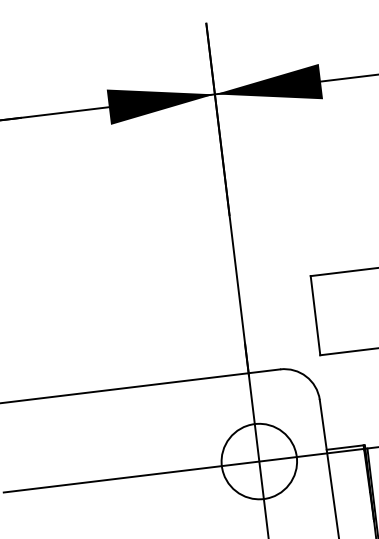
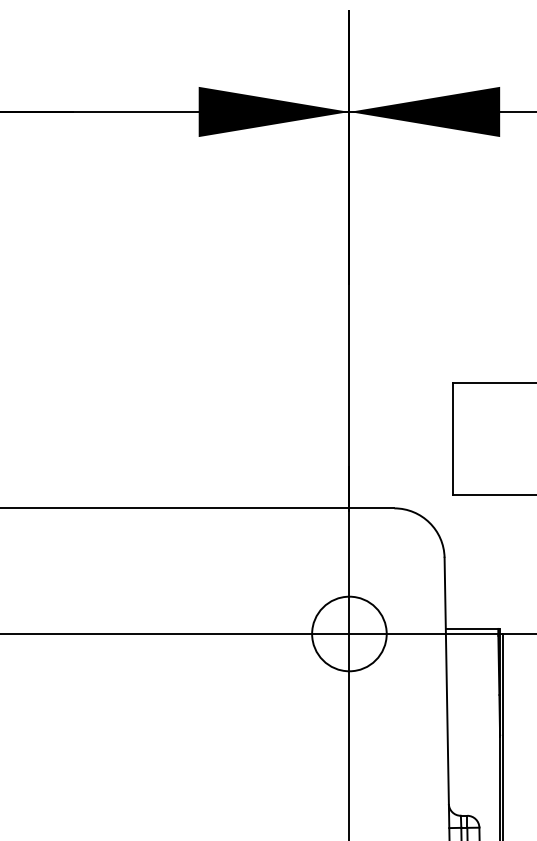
circle: (259, 461) -> (349, 633), size x0.7

